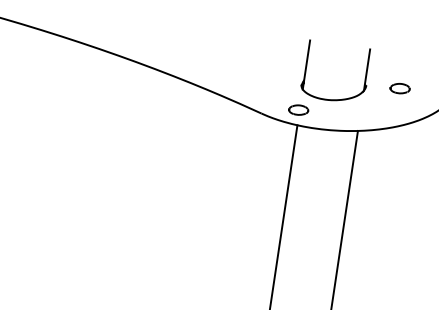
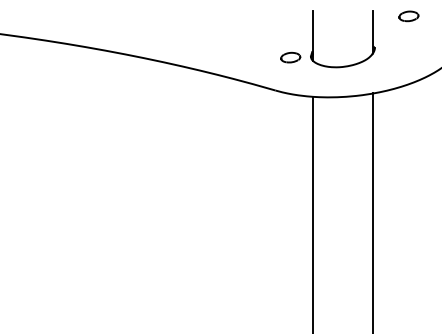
part: (399, 88) -> (408, 16), moved
part: (298, 109) -> (290, 57), moved

